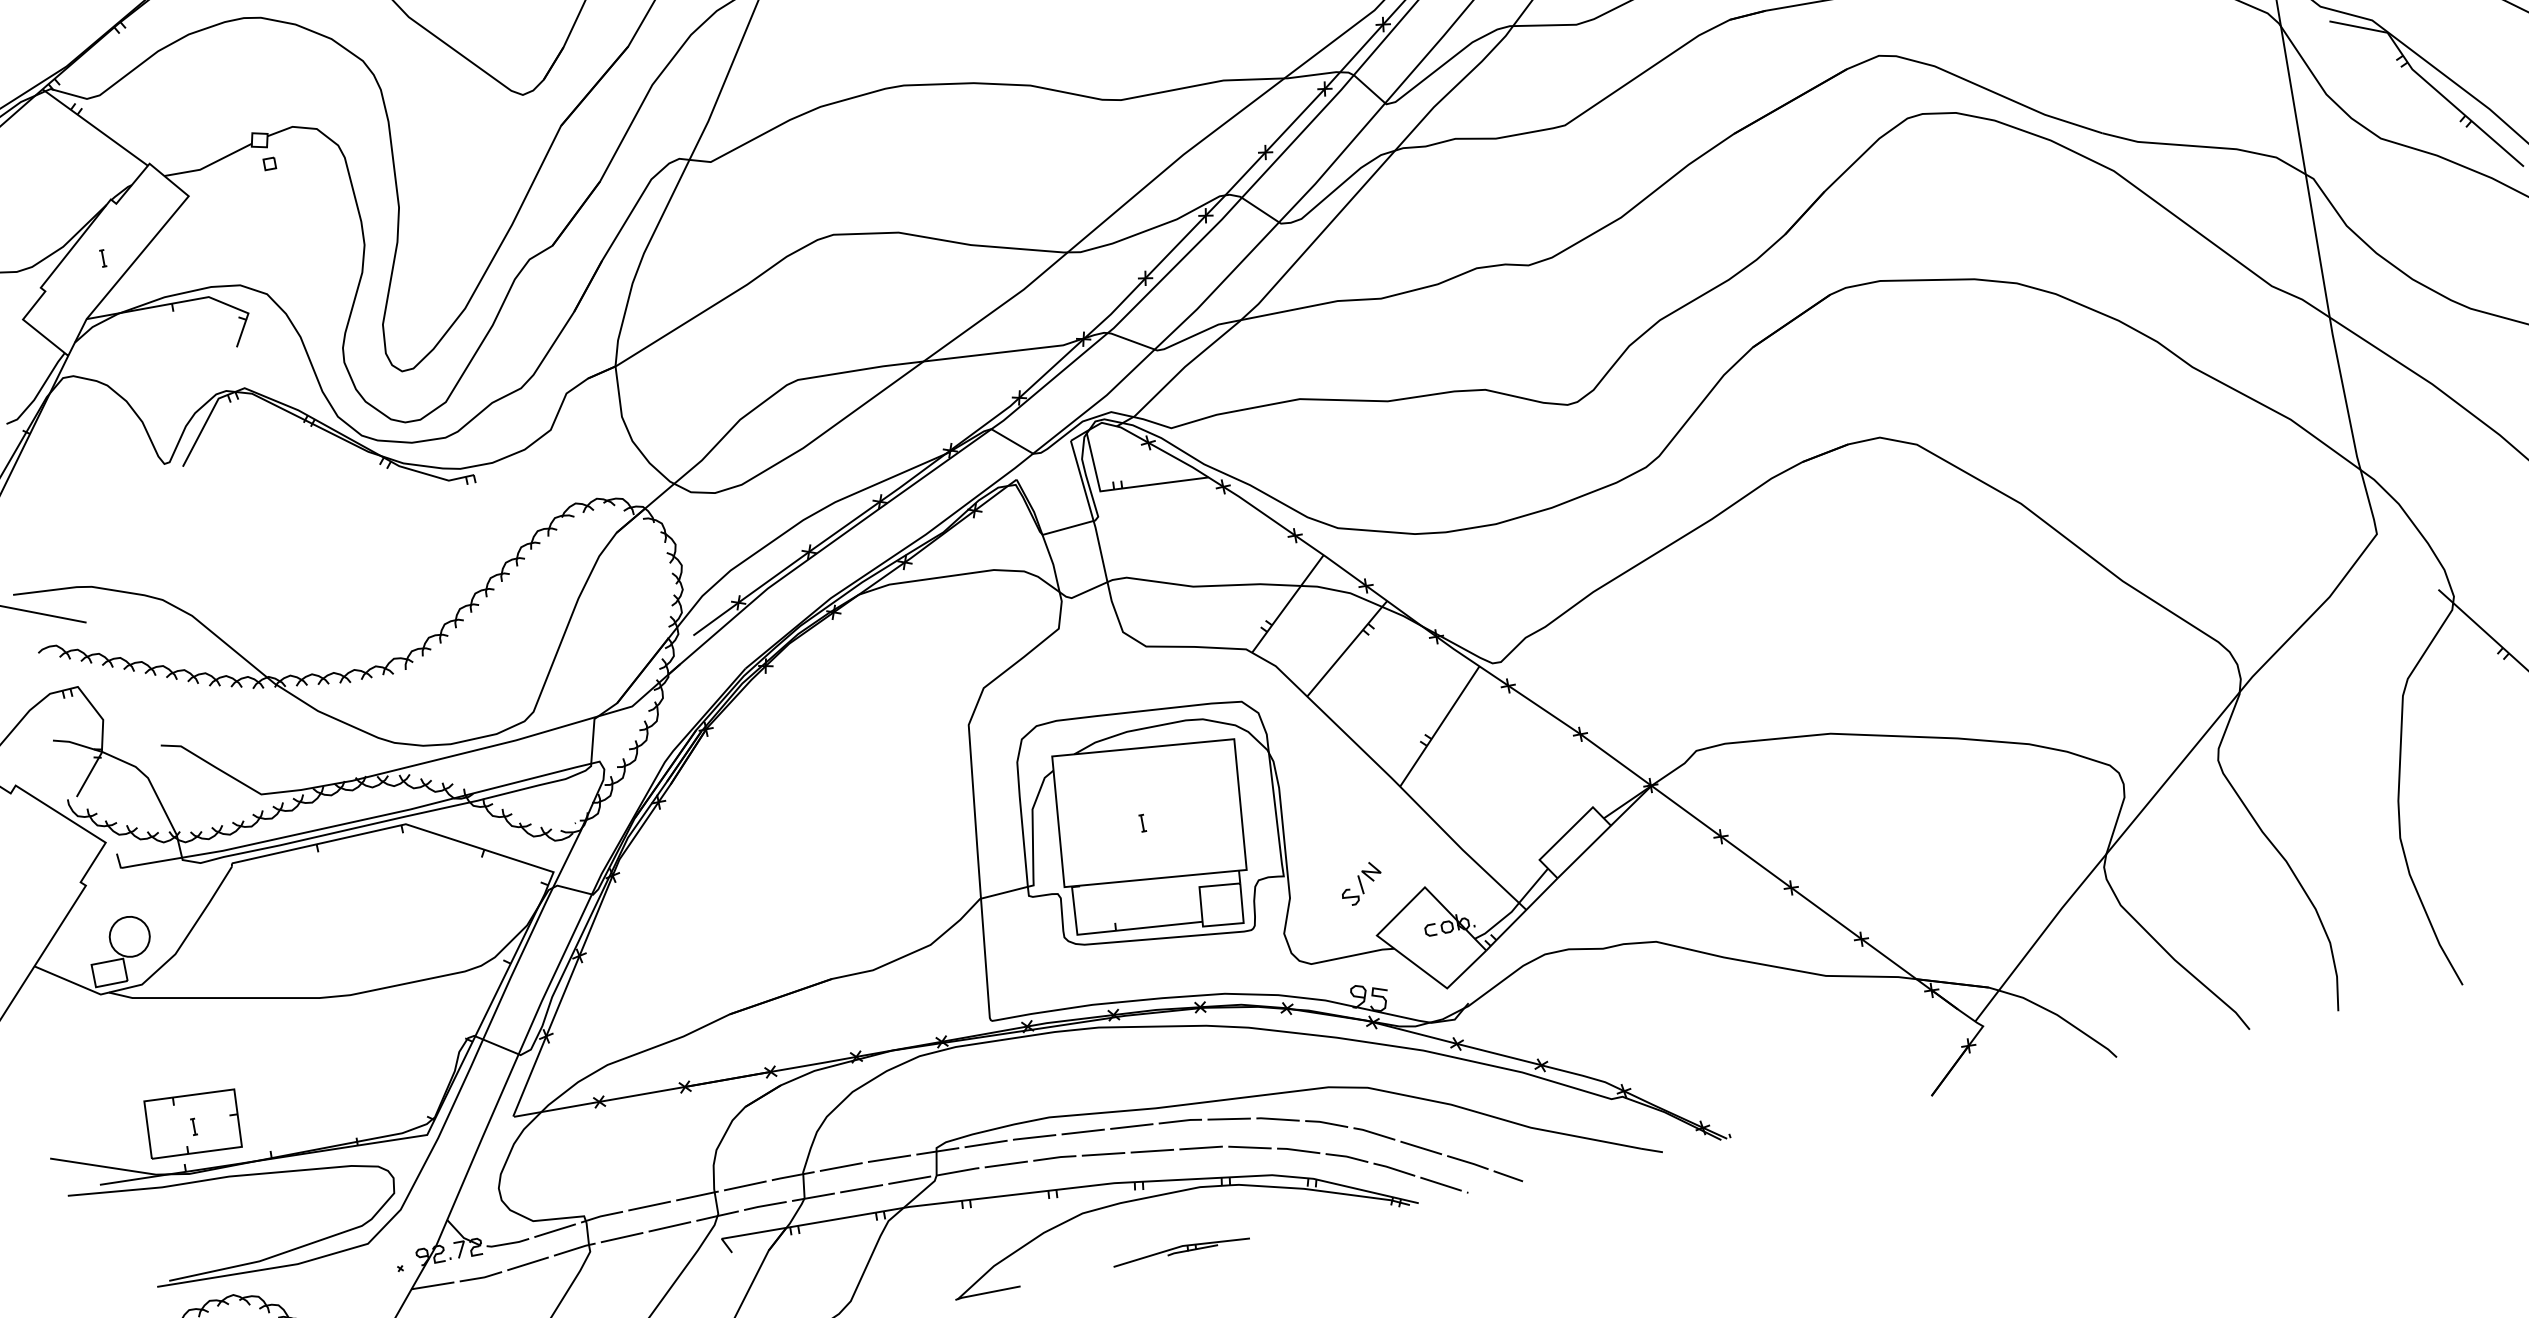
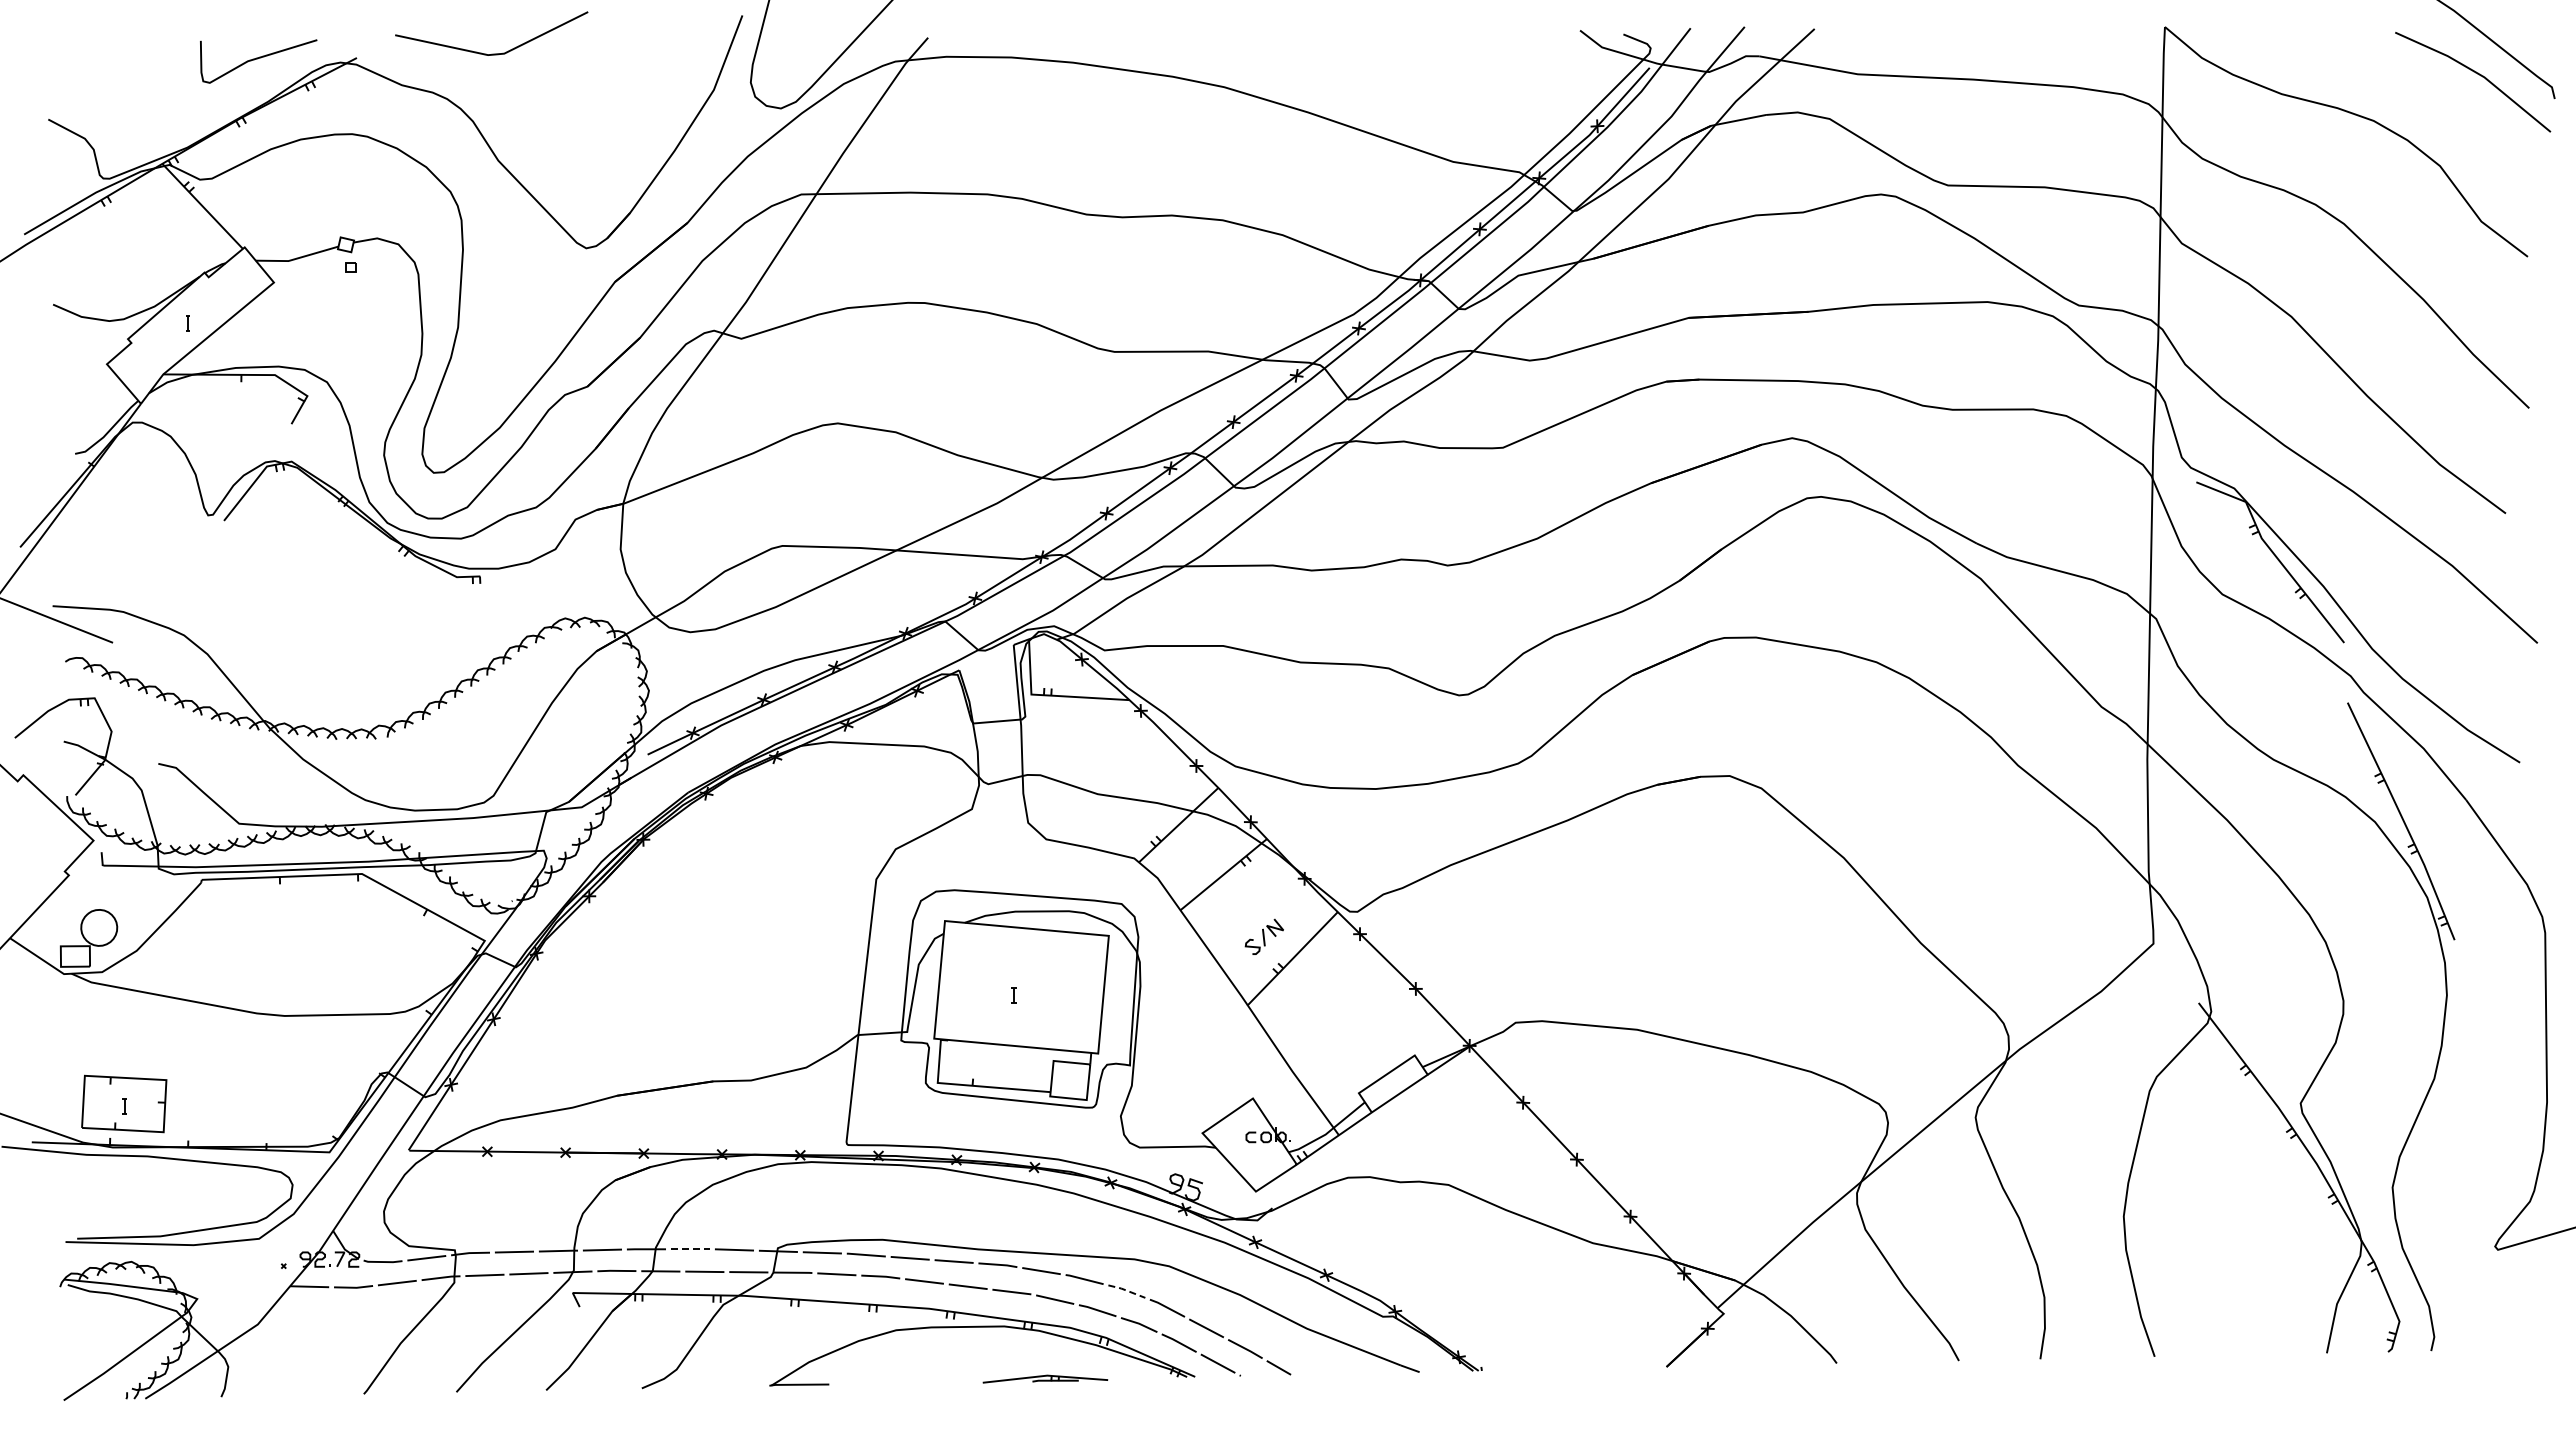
part: (1360, 883) -> (1263, 936), moved
line: (1326, 1122) -> (1126, 1290), solid -> dashed
line: (841, 1167) -> (690, 1249), solid -> dashed
part: (1181, 1249) -> (1045, 1378), moved

